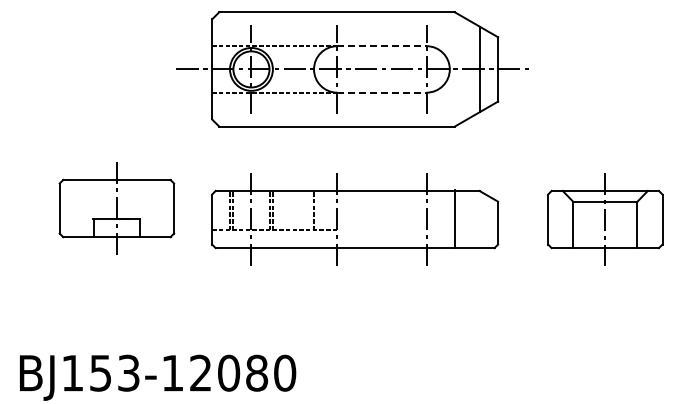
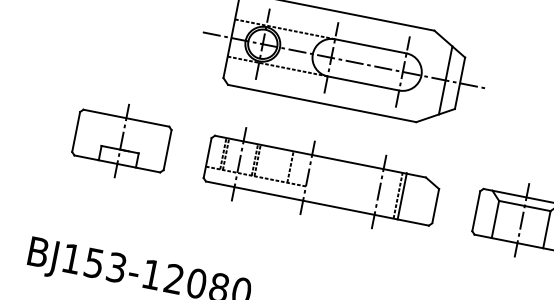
line: (381, 46) -> (370, 46), dashed -> solid
line: (381, 92) -> (363, 83), dashed -> solid
part: (116, 208) -> (121, 140), moved
line: (450, 219) -> (398, 195), added

